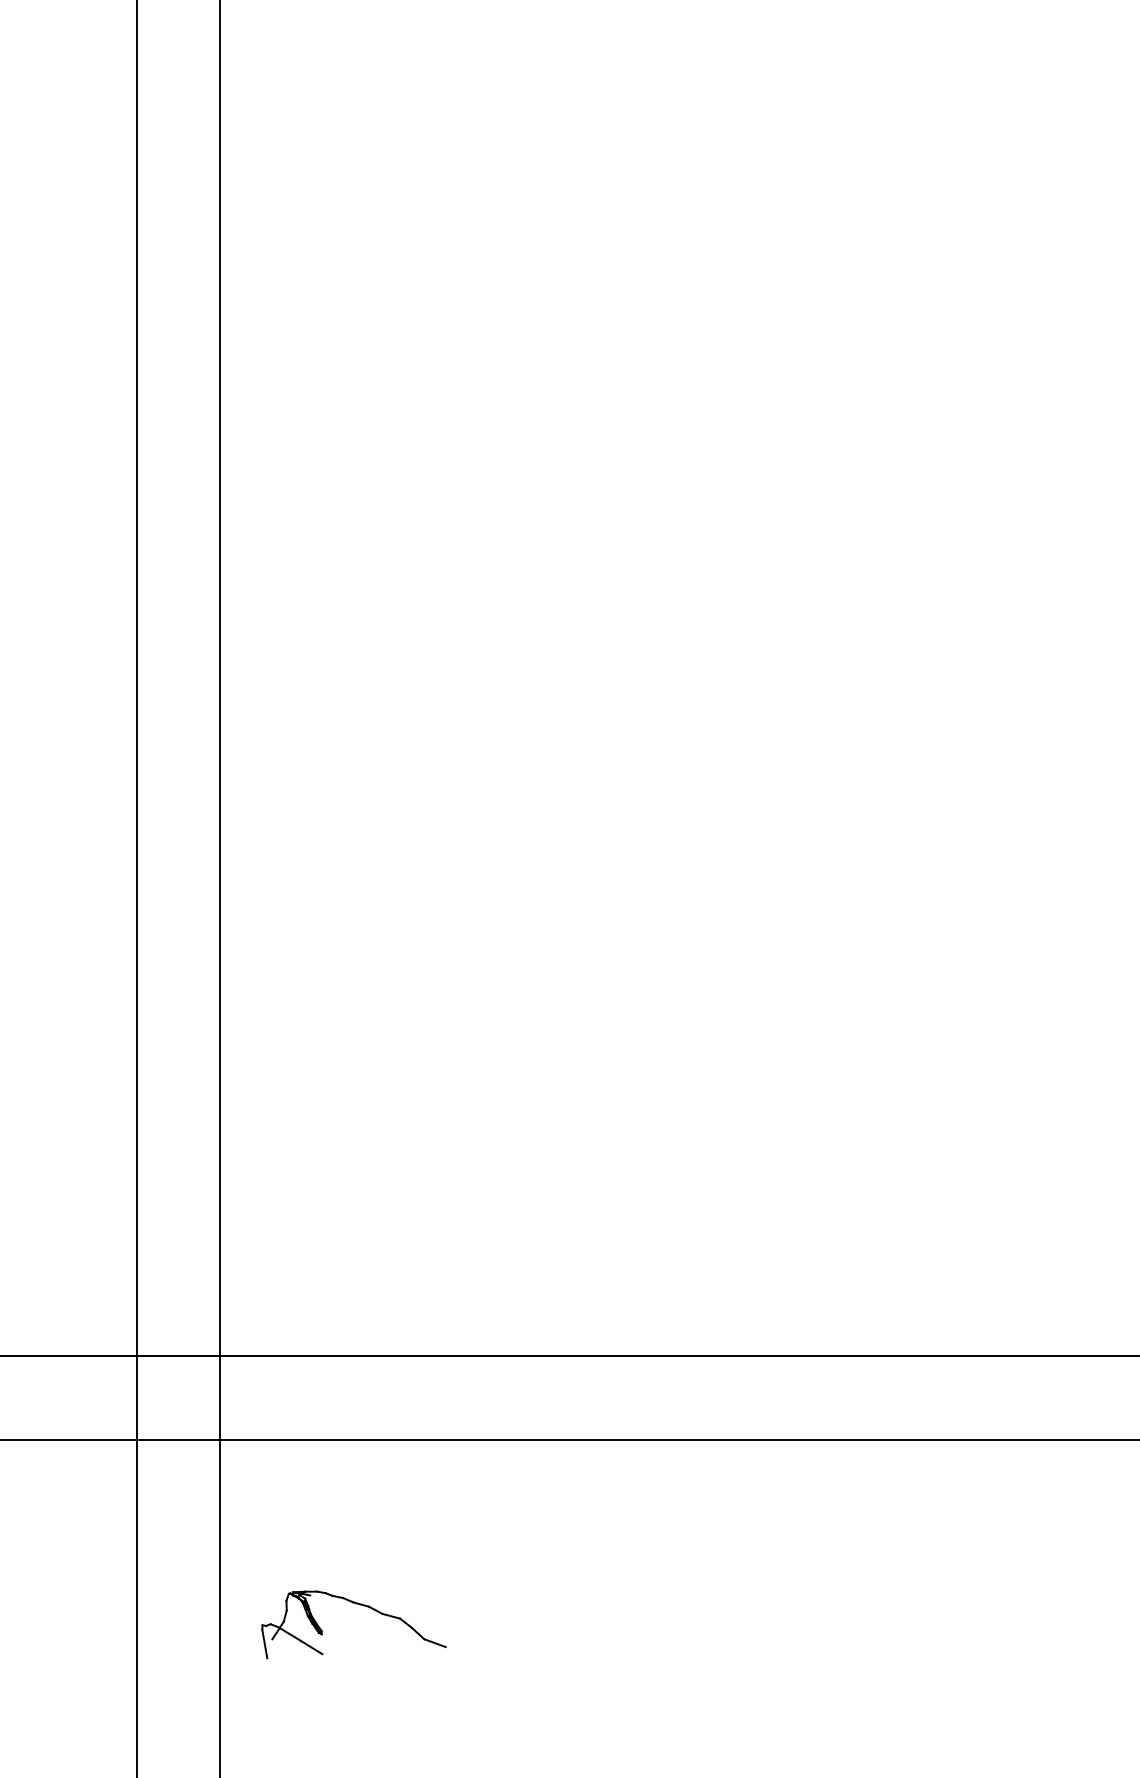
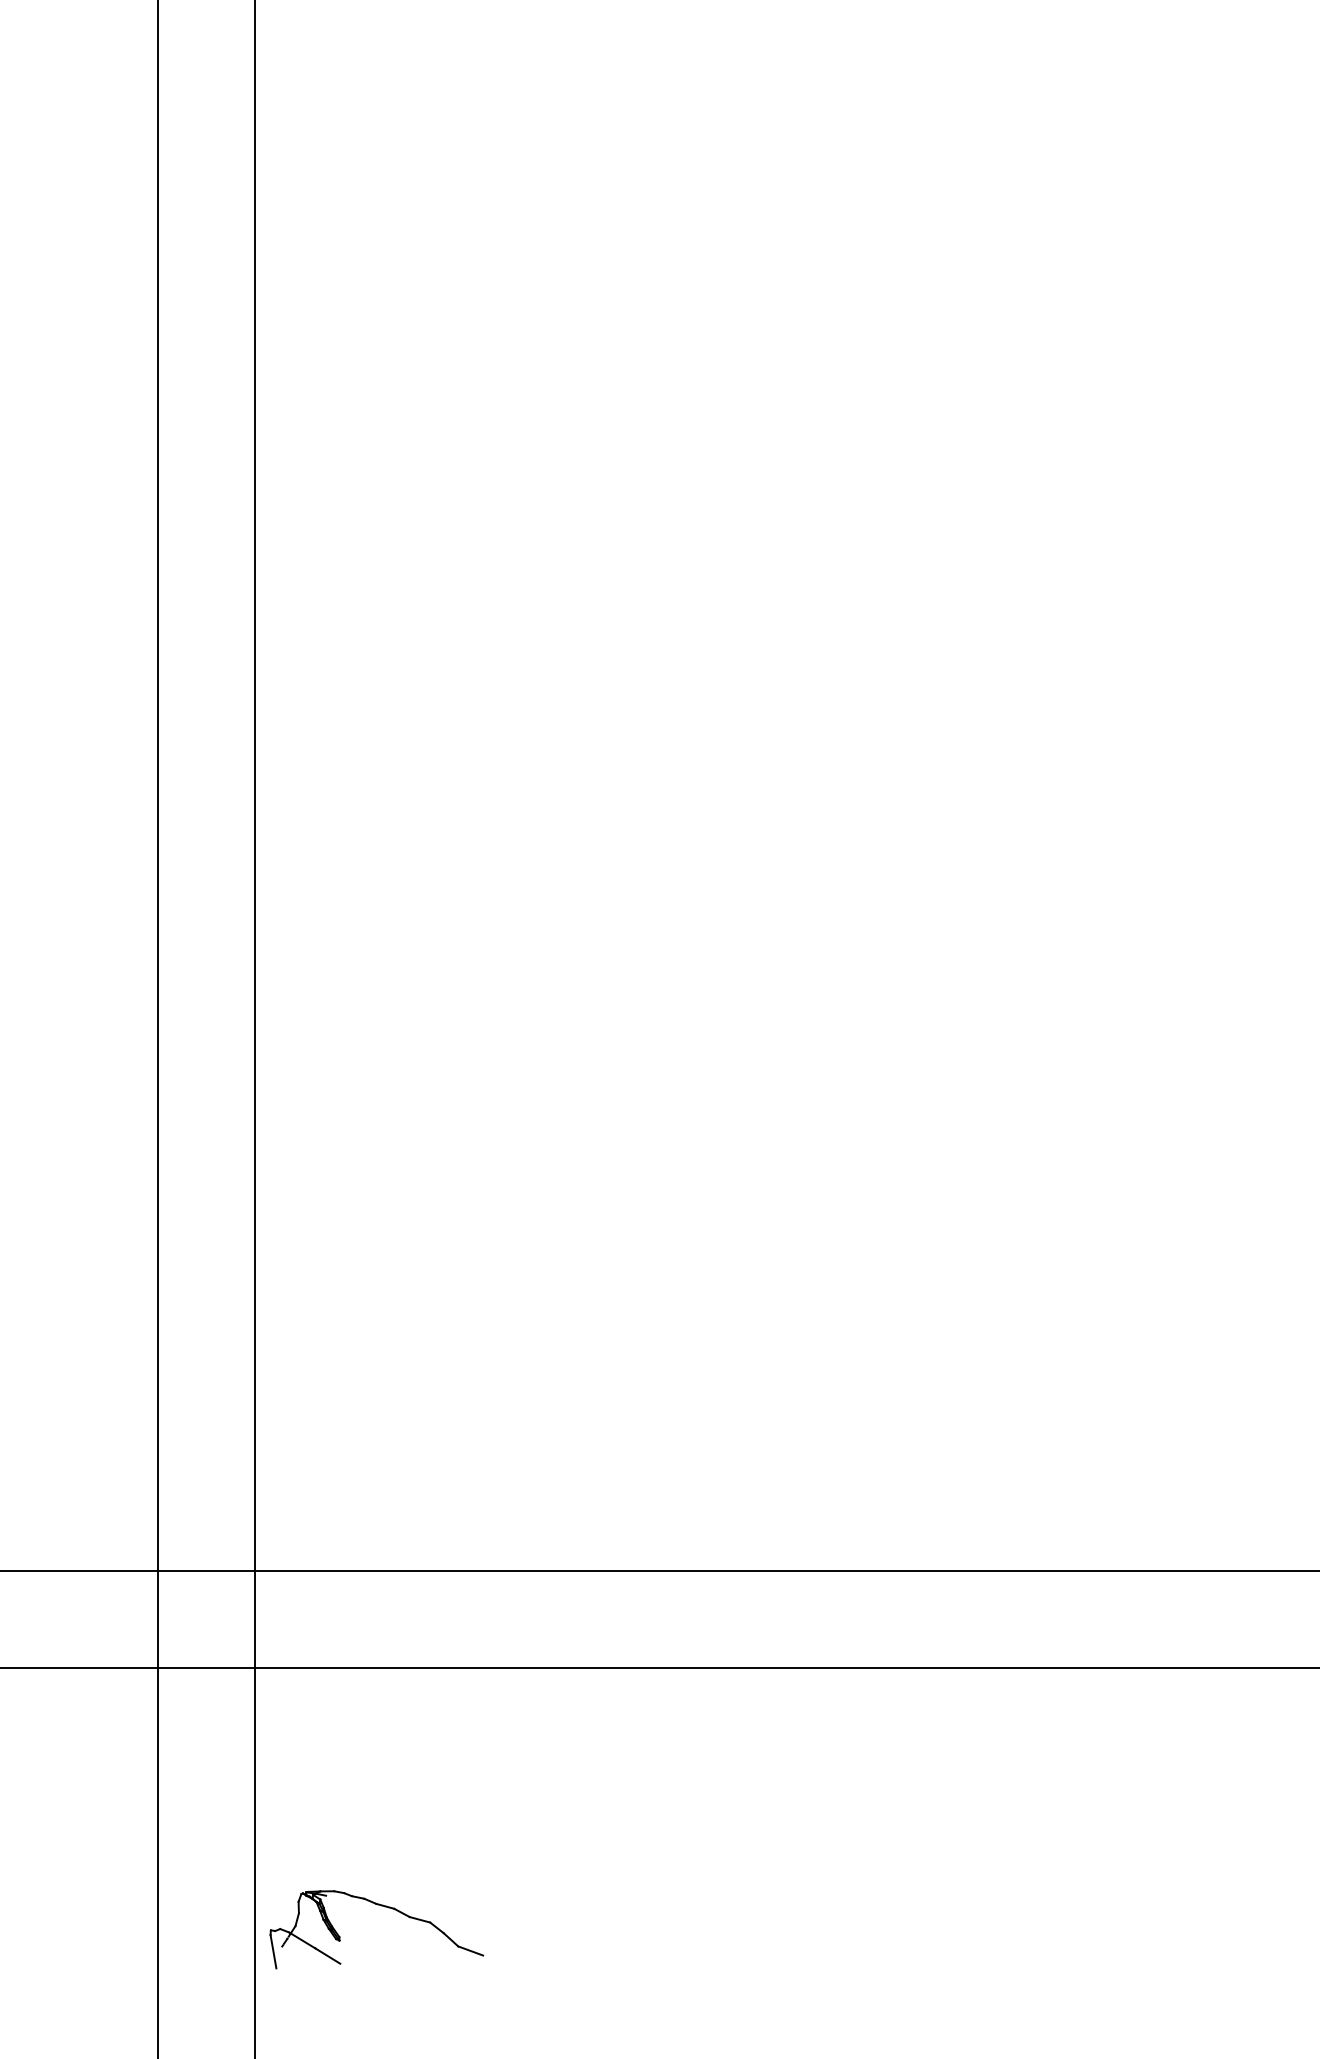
part: (360, 1605) -> (384, 1907), moved

